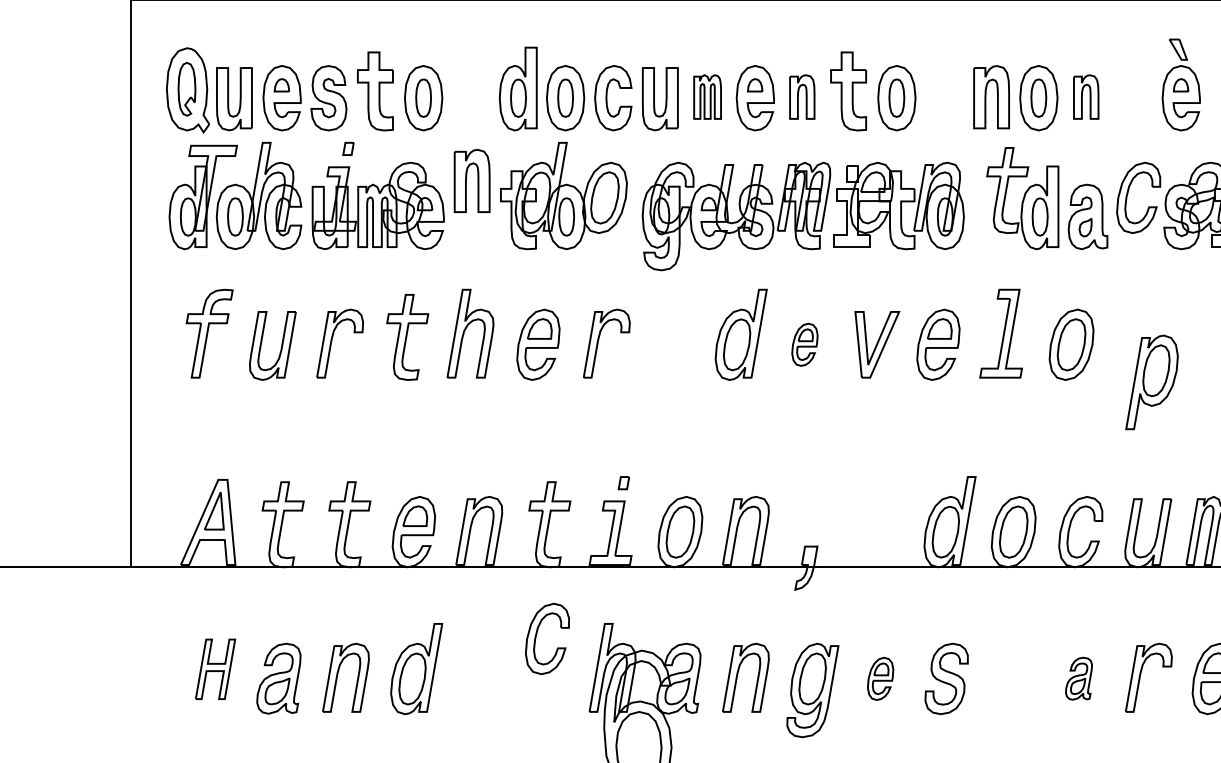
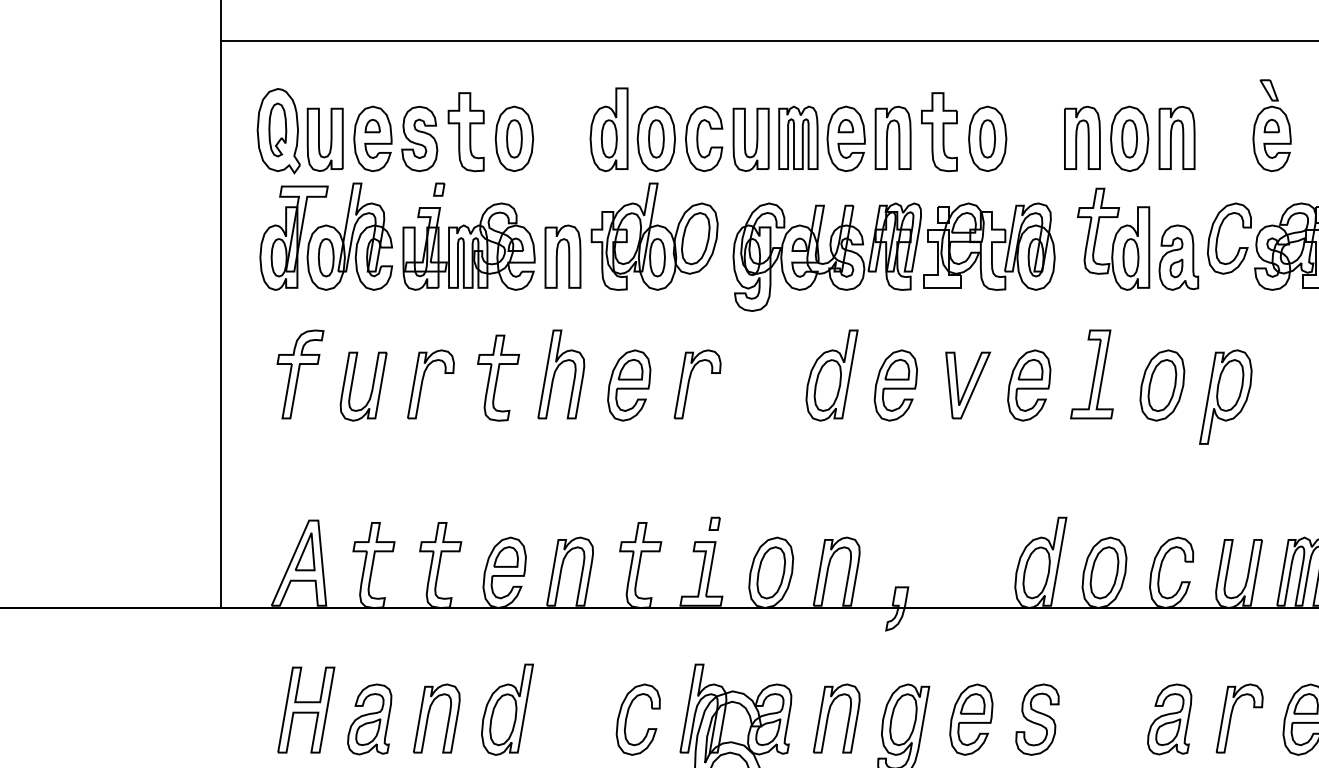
part: (707, 96) -> (798, 137), size x1.43
part: (801, 96) -> (892, 137), size x1.43
part: (1085, 96) -> (1176, 137), size x1.43
part: (471, 180) -> (562, 256), moved
part: (804, 344) -> (895, 385), size x1.67
part: (1151, 381) -> (1225, 396), moved
part: (536, 637) -> (627, 718), moved
part: (215, 668) -> (306, 709), size x1.43
part: (880, 678) -> (971, 719), size x1.67
part: (1078, 678) -> (1169, 719), size x1.67

